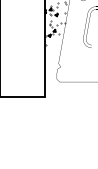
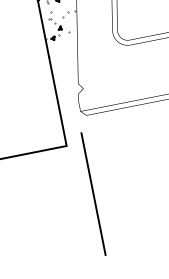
line: (54, 126) -> (92, 194), added

